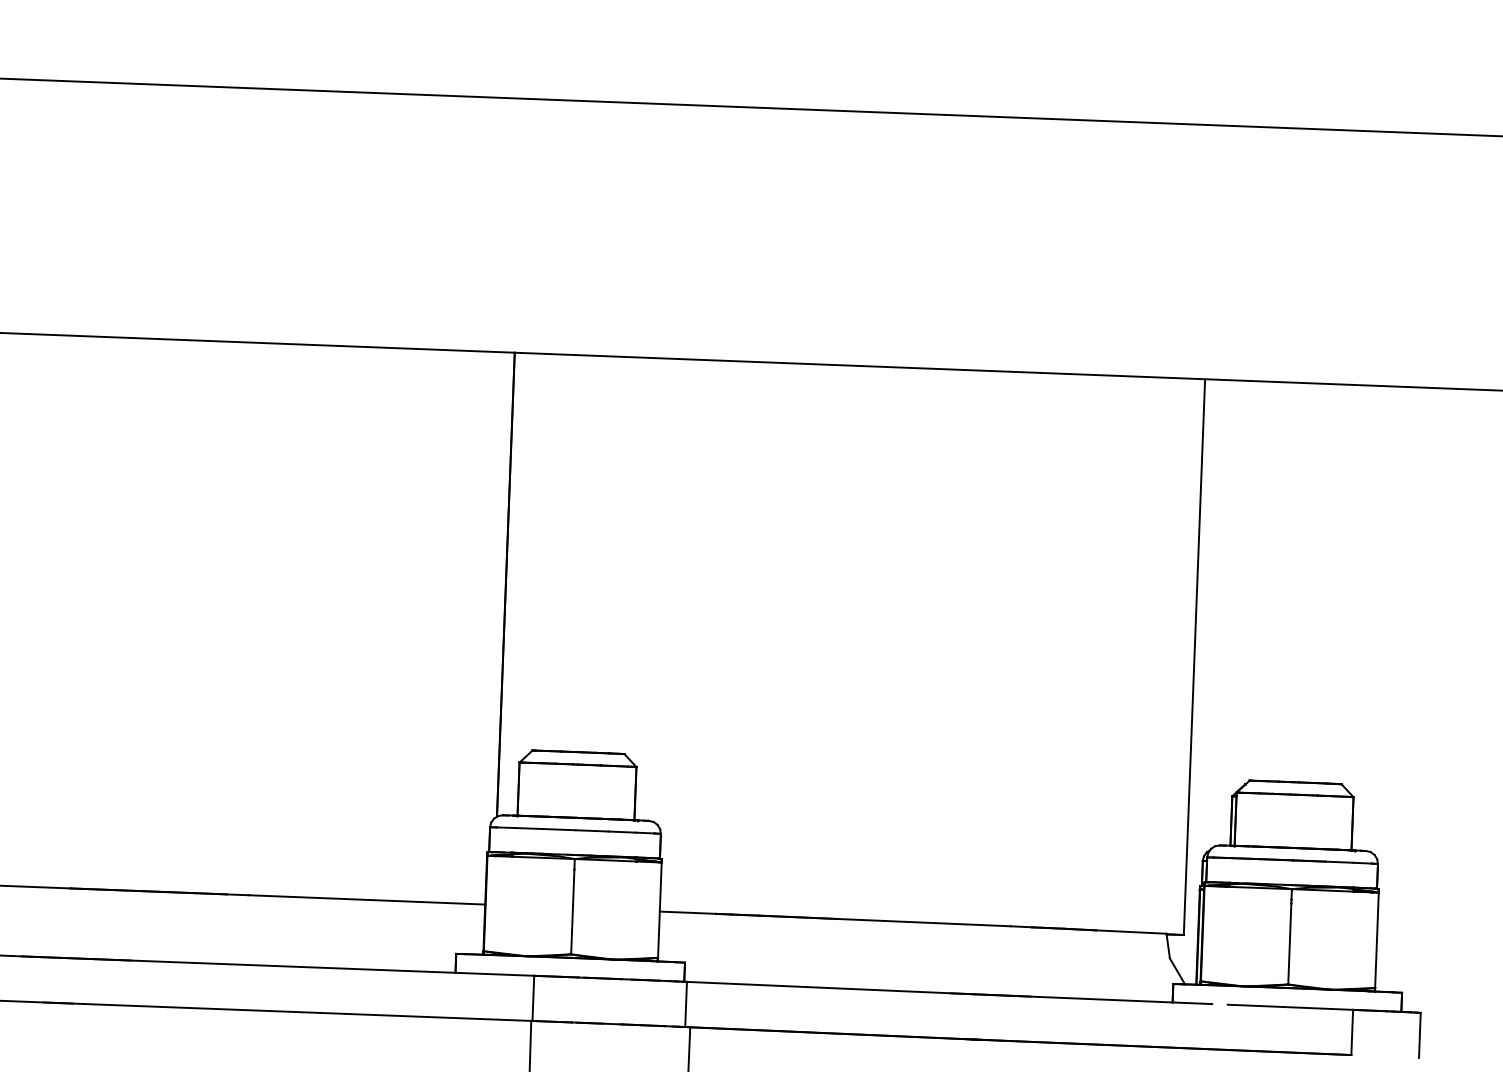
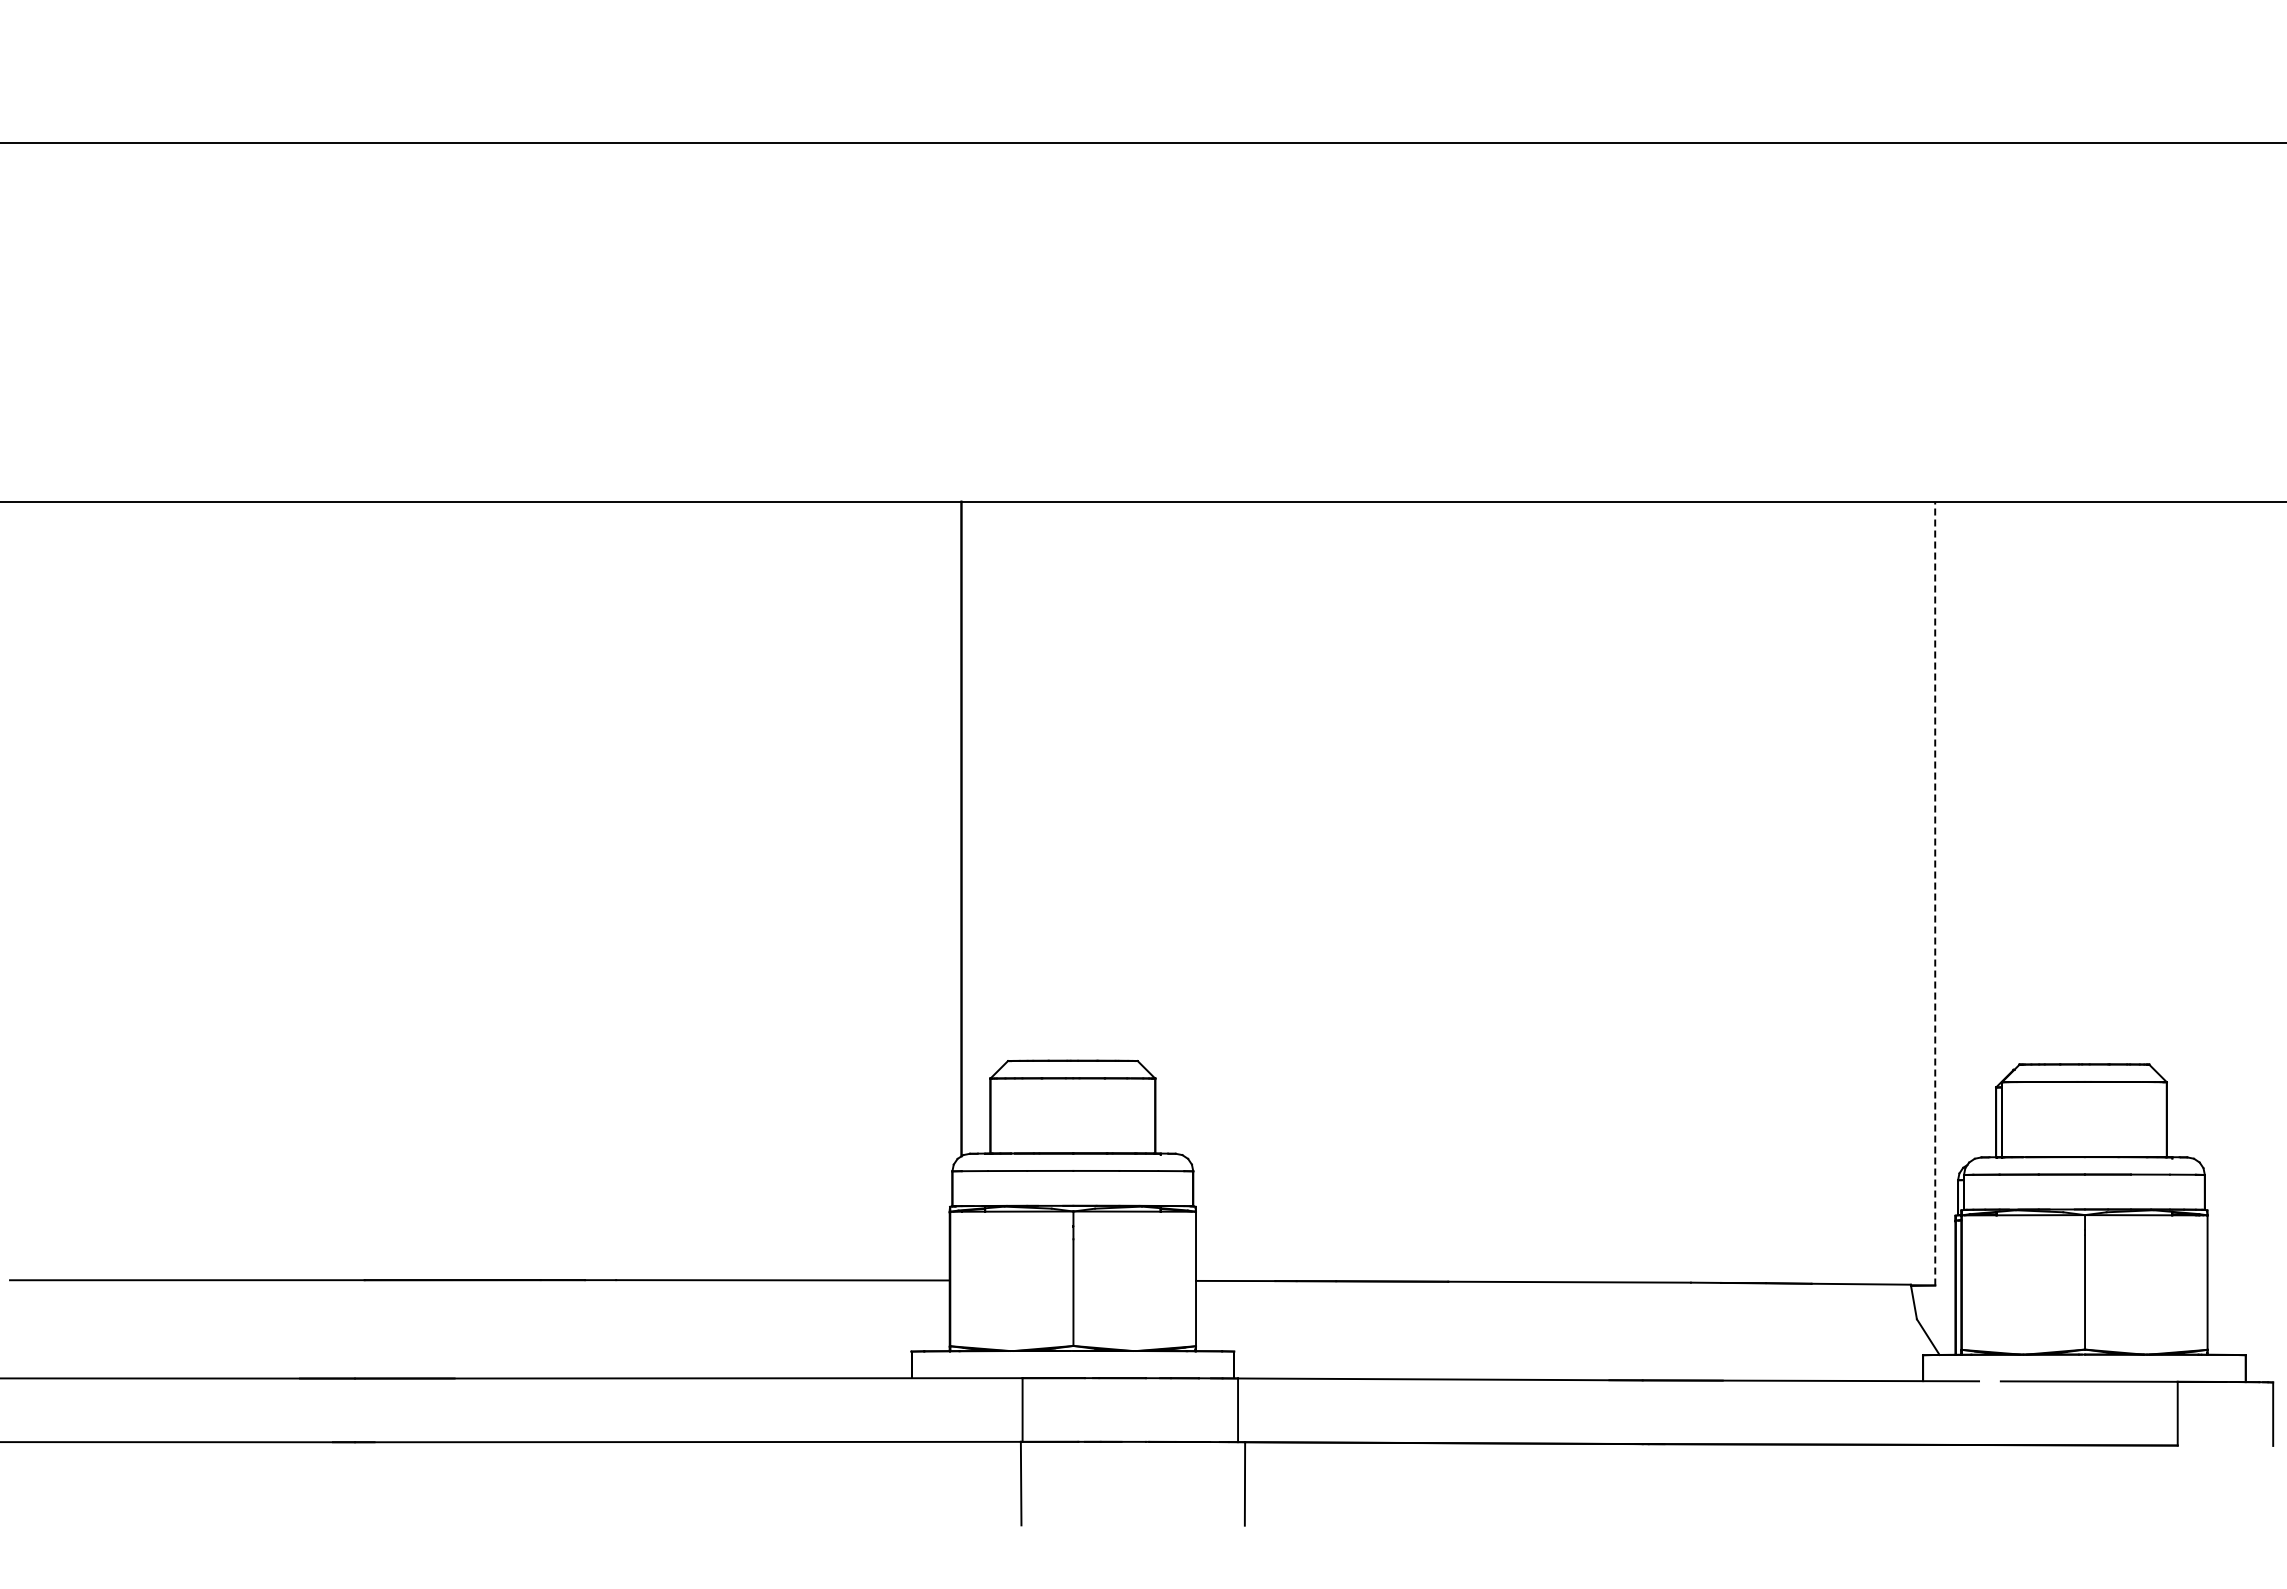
line: (1194, 657) -> (1935, 893), solid -> dashed

